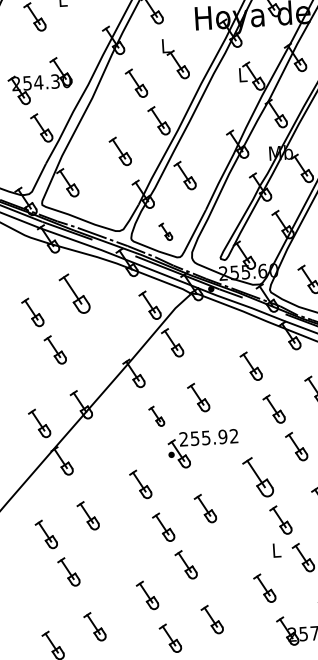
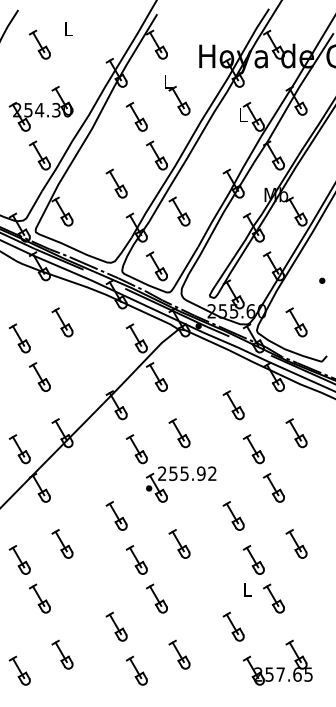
part: (165, 232) -> (156, 266), size x1.67
part: (74, 293) -> (62, 322), size x0.71
part: (156, 416) -> (136, 449), size x1.43
part: (257, 476) -> (233, 515), size x0.71

